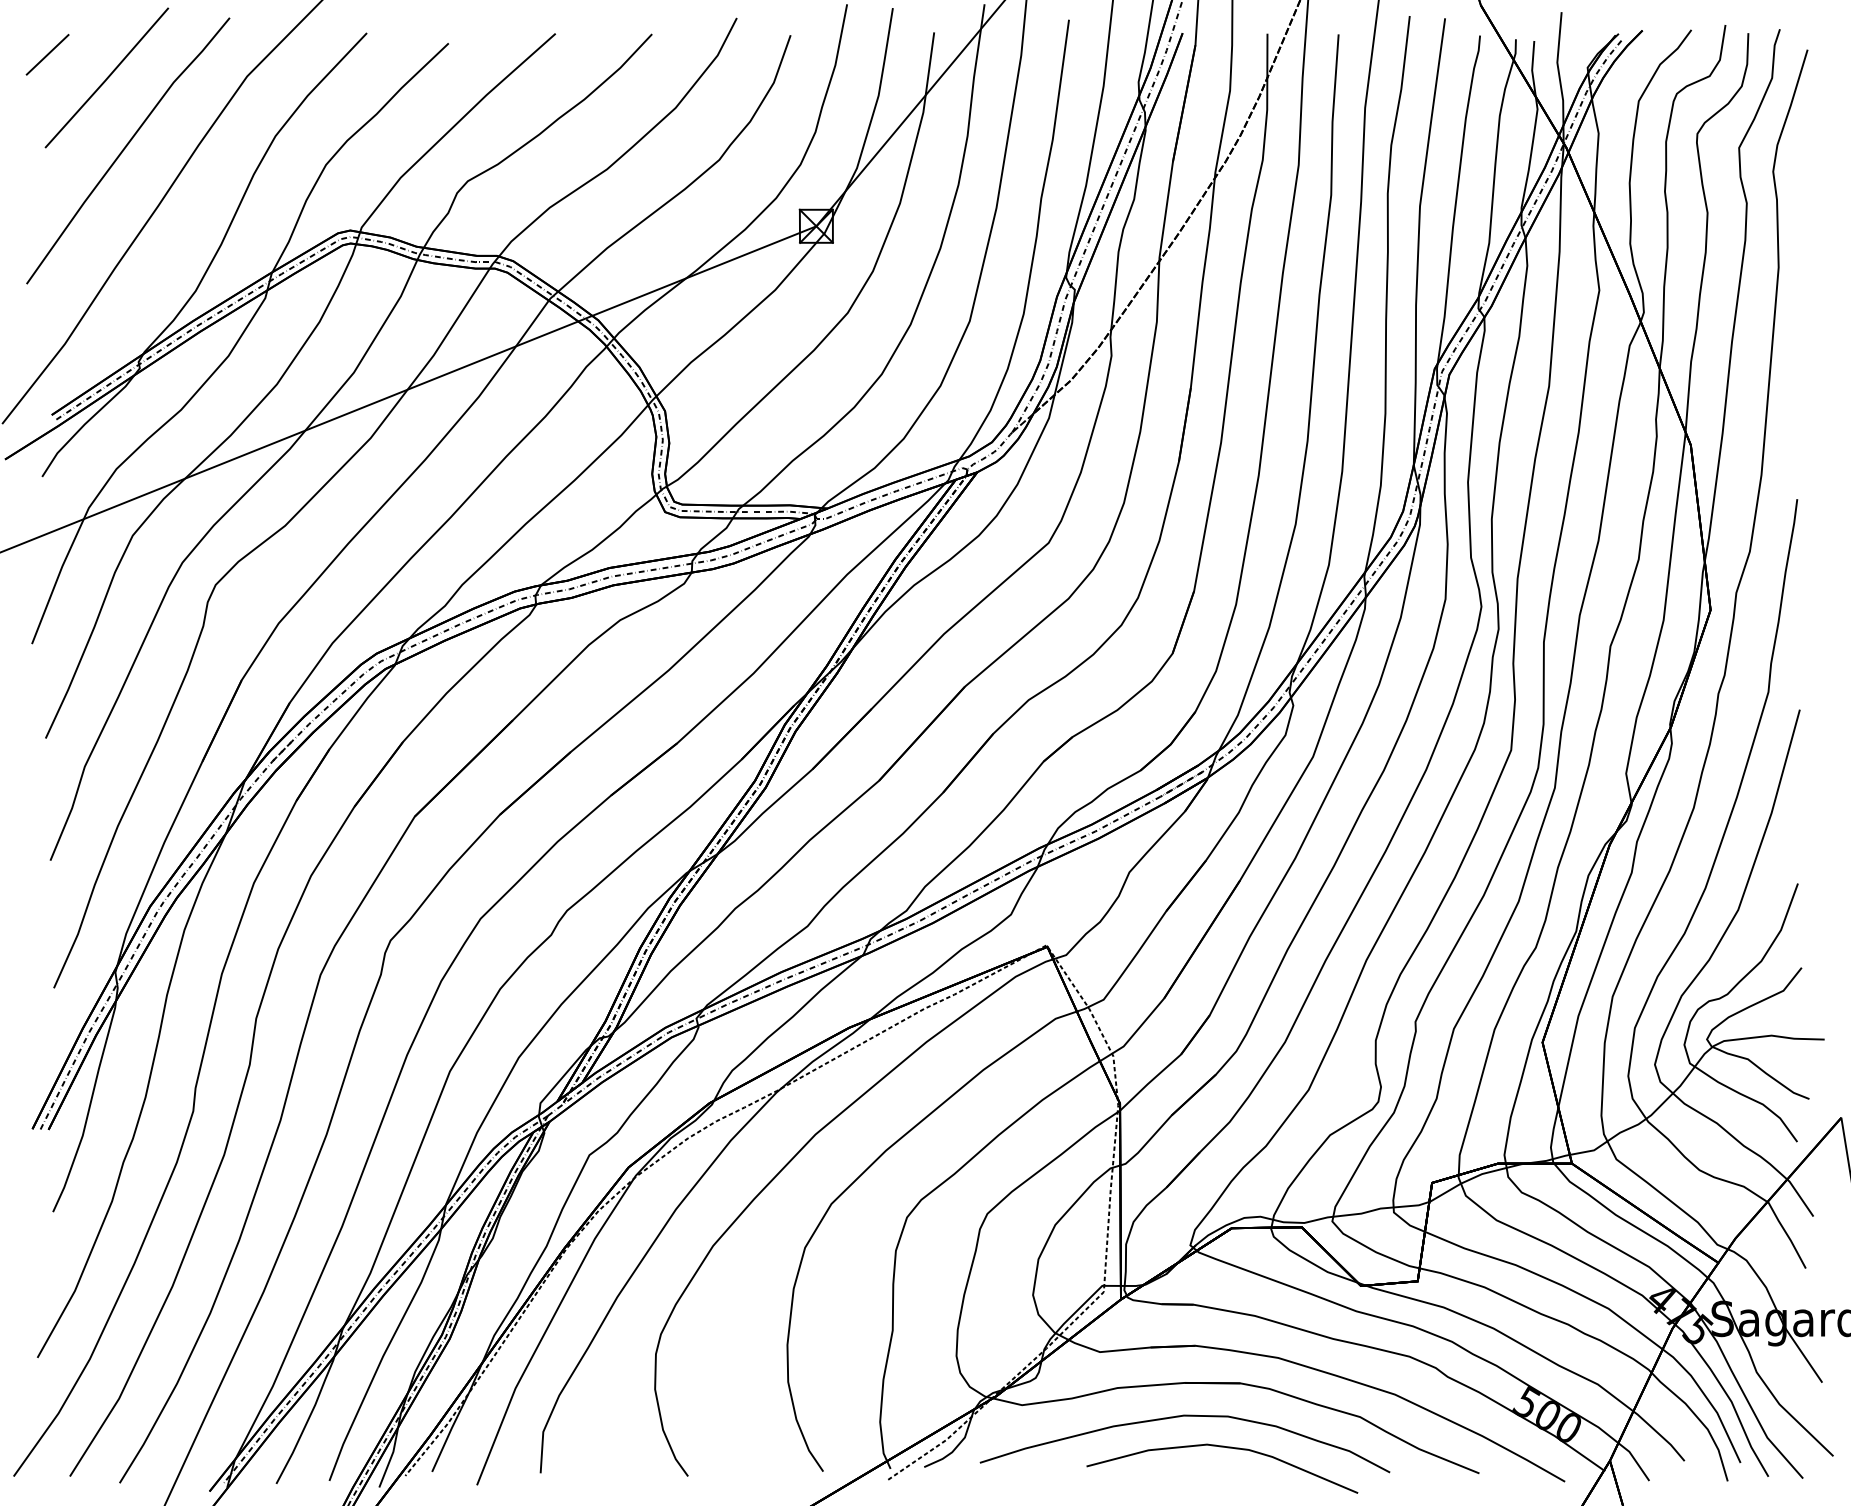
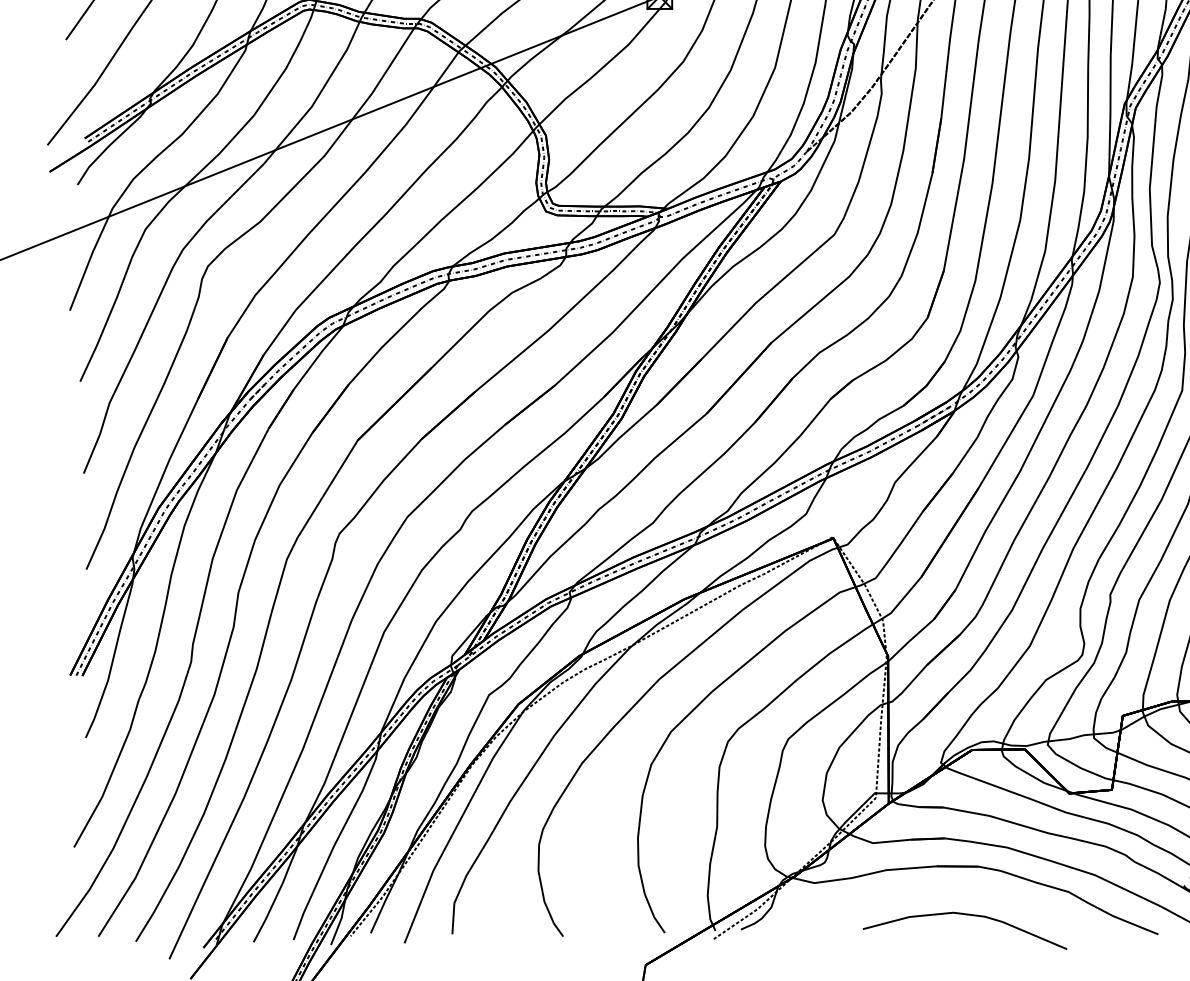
curve: (1179, 1417) -> (932, 892), removed

